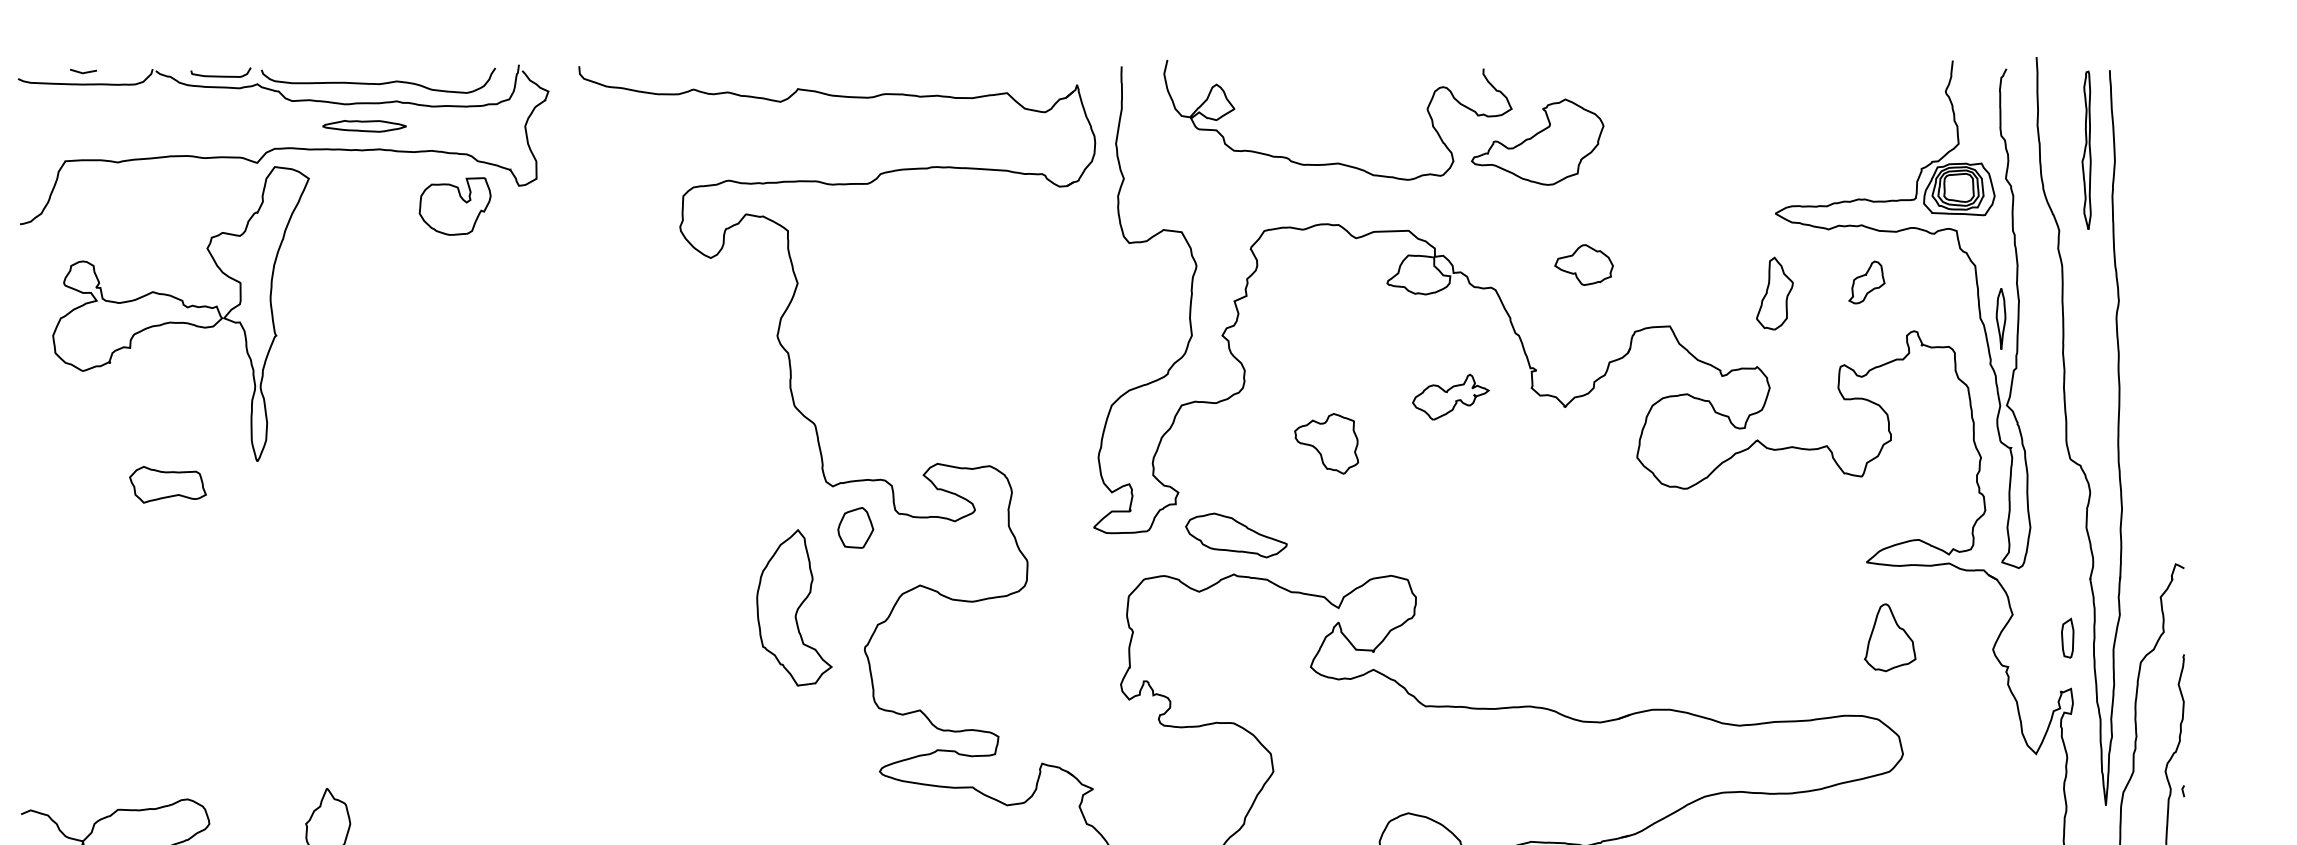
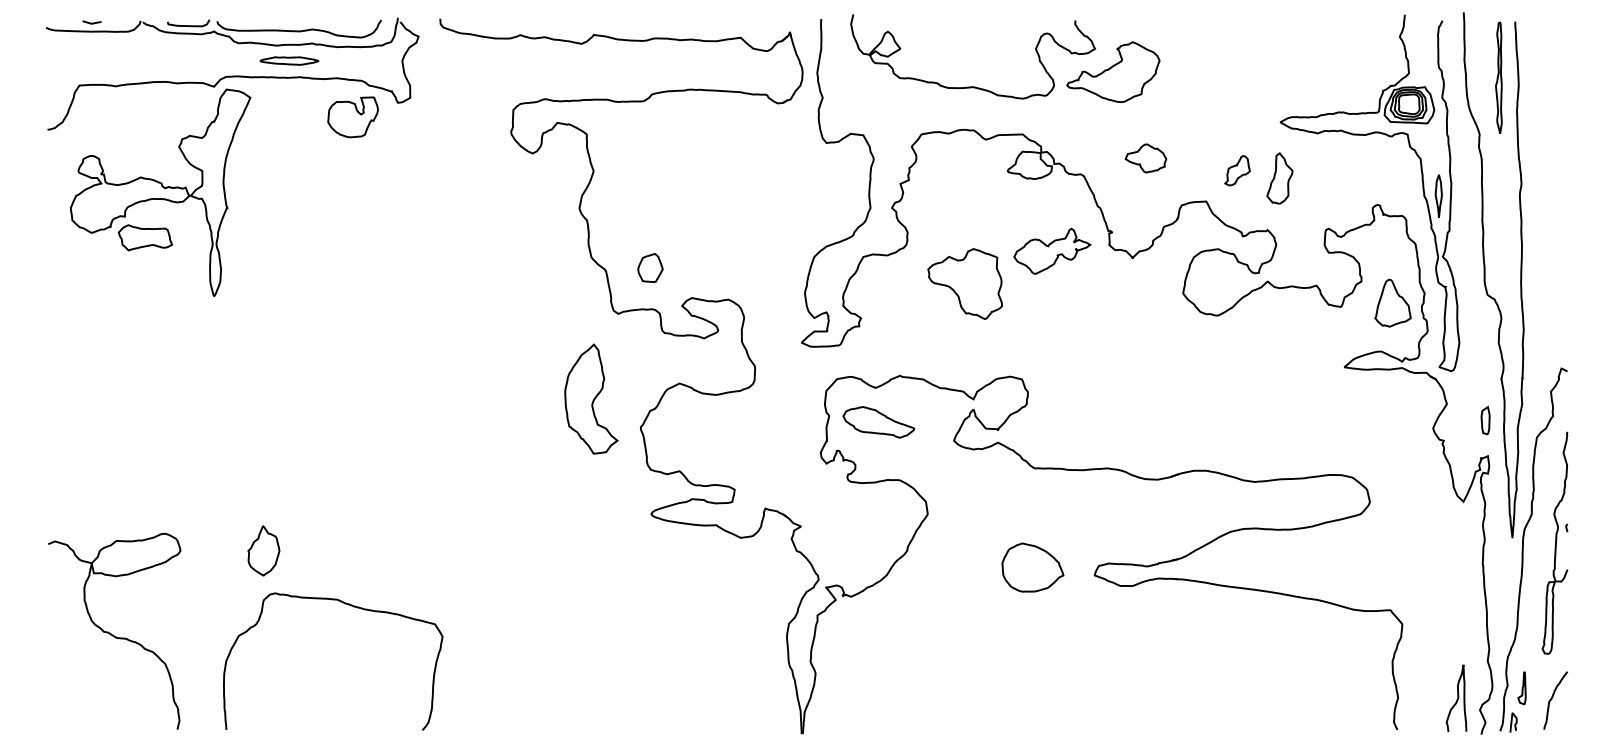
part: (1866, 282) -> (1237, 170), moved
part: (1451, 396) -> (1052, 250), size x1.43
part: (1325, 443) -> (964, 283), size x1.67
part: (166, 484) -> (144, 237), moved
part: (855, 527) -> (650, 267), moved
part: (1236, 535) -> (878, 422), moved
part: (1889, 636) -> (1392, 302), moved

